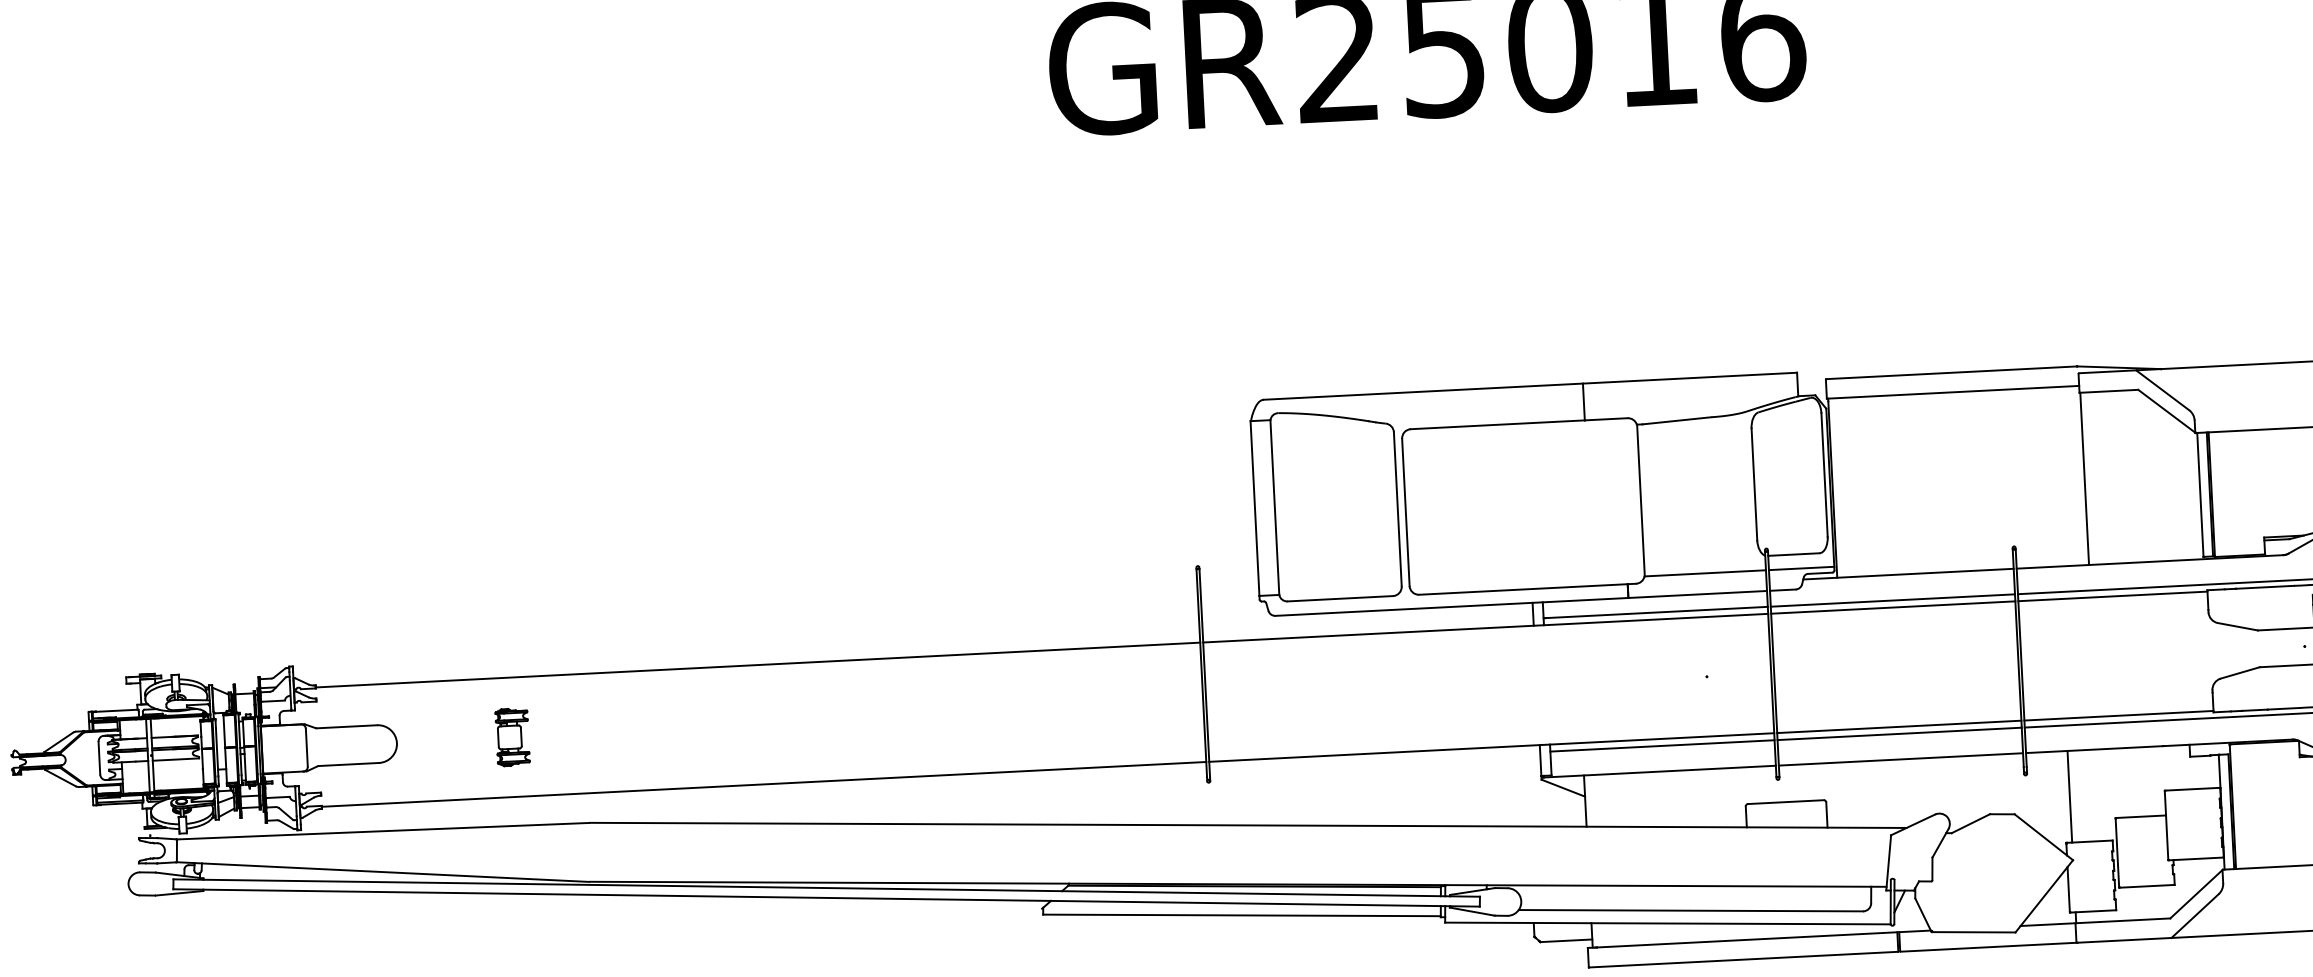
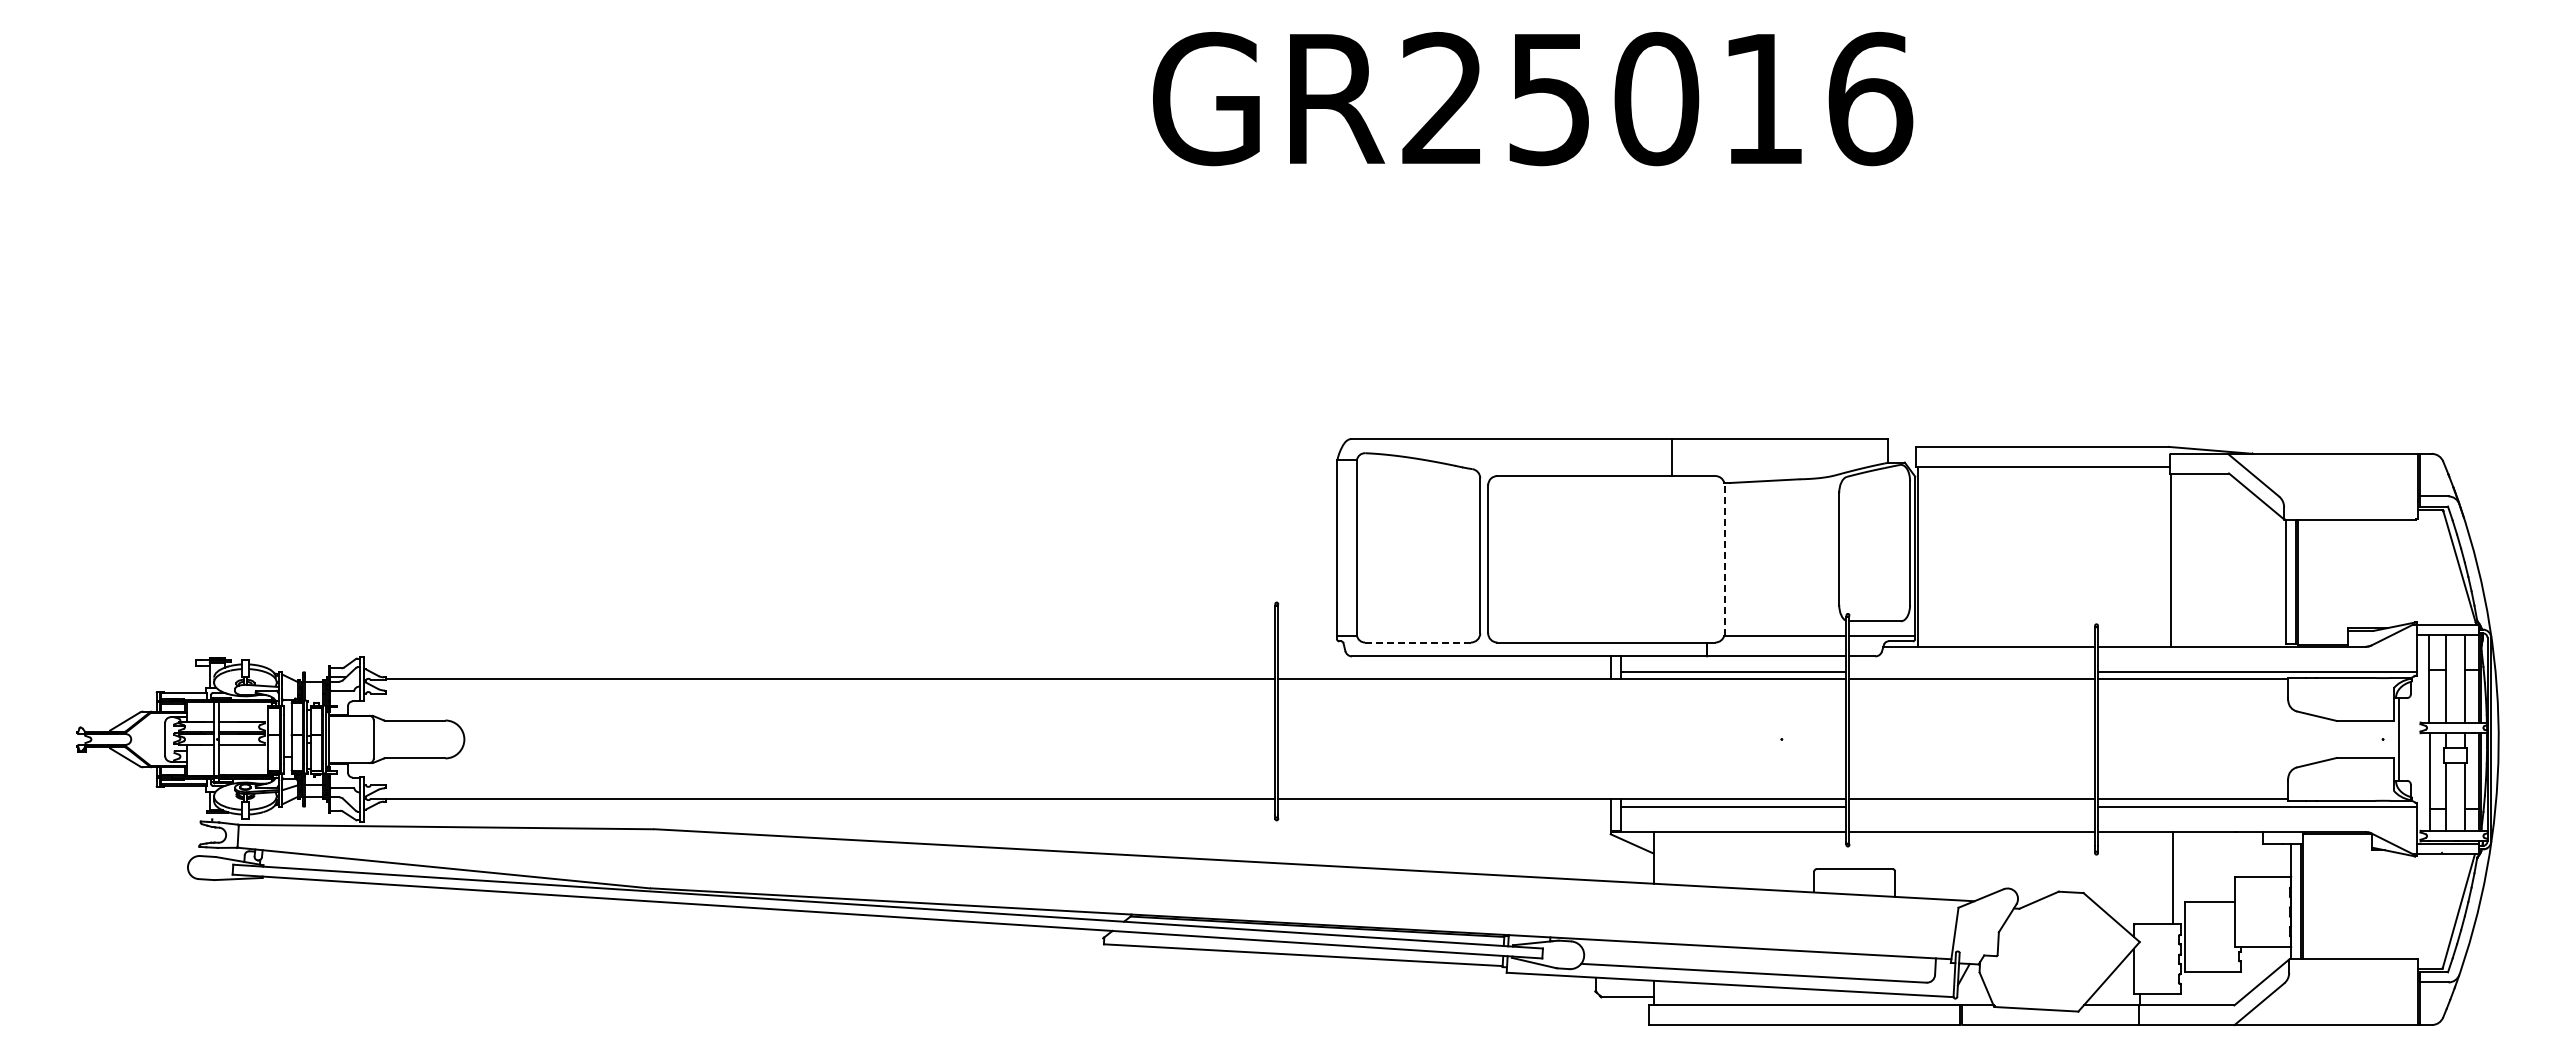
line: (1640, 499) -> (1724, 558), solid -> dashed
line: (1340, 598) -> (1418, 642), solid -> dashed
line: (1893, 600) -> (1972, 672), removed
line: (1899, 733) -> (1972, 806), removed
part: (512, 737) -> (580, 739), removed
line: (2069, 797) -> (2172, 878), moved

